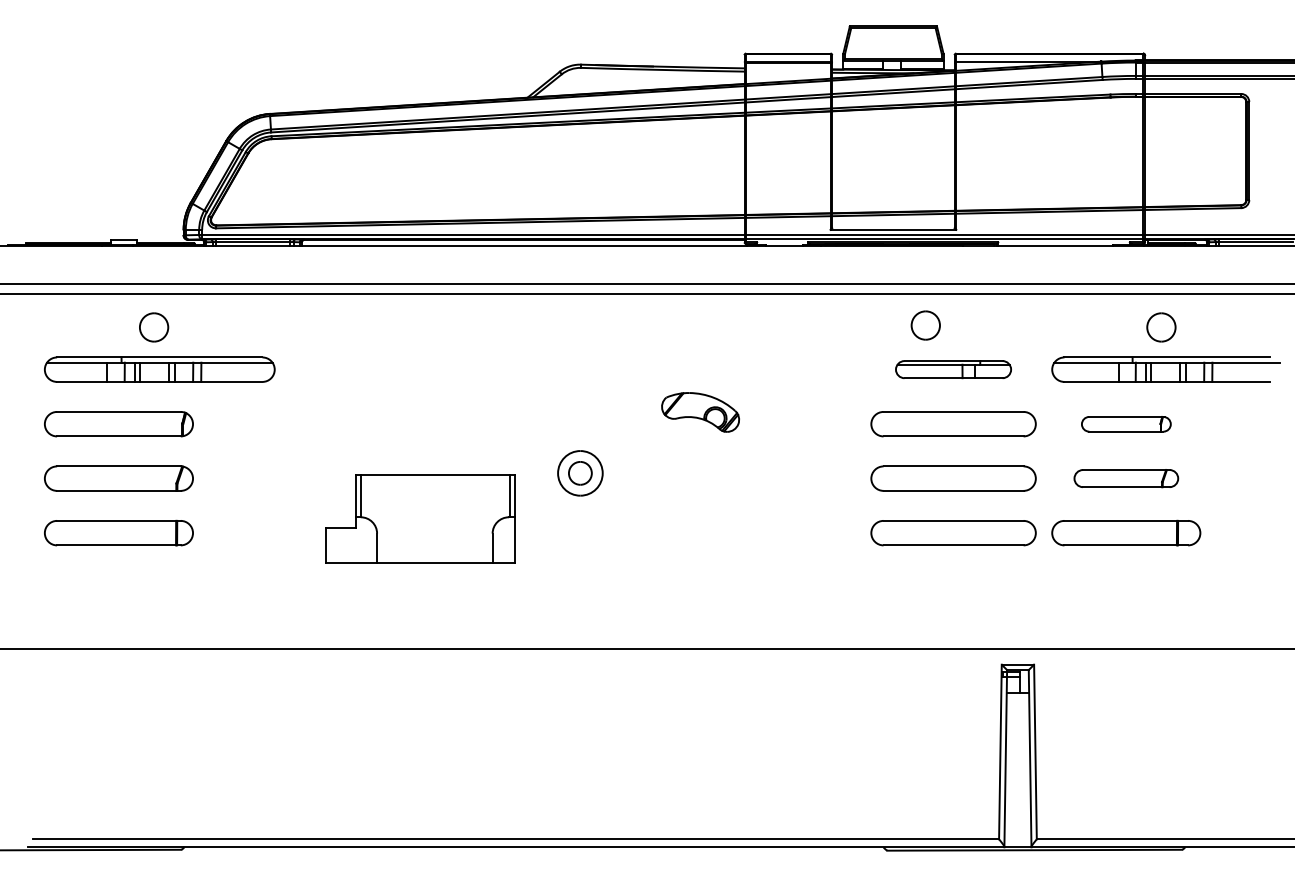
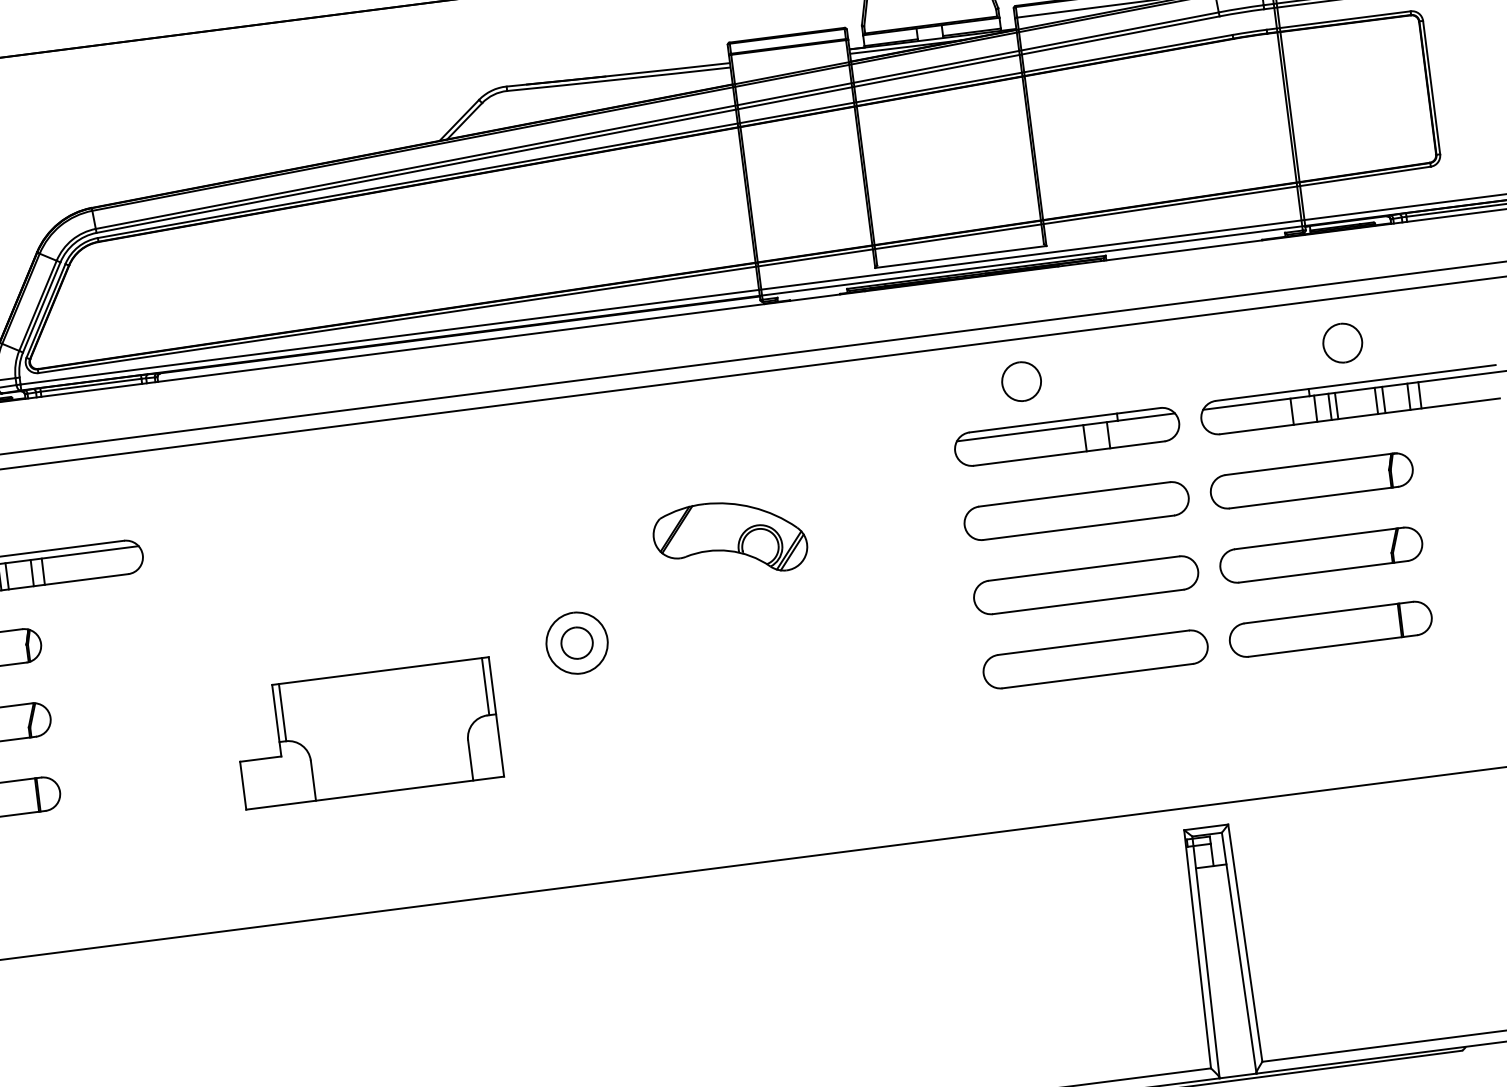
part: (953, 369) -> (1066, 436), size x1.43
part: (700, 412) -> (730, 539), size x1.43
part: (1126, 424) -> (1312, 481), size x1.67
part: (1126, 478) -> (1321, 554), size x1.43

